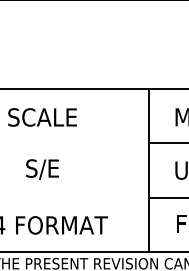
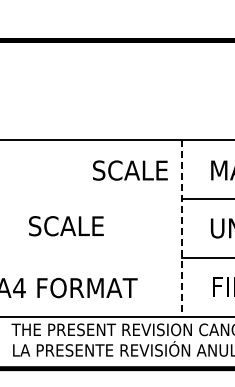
text: (42, 117) -> (130, 170), moved
text: (42, 169) -> (66, 227), S/E -> SCALE
line: (149, 170) -> (182, 228), solid -> dashed

